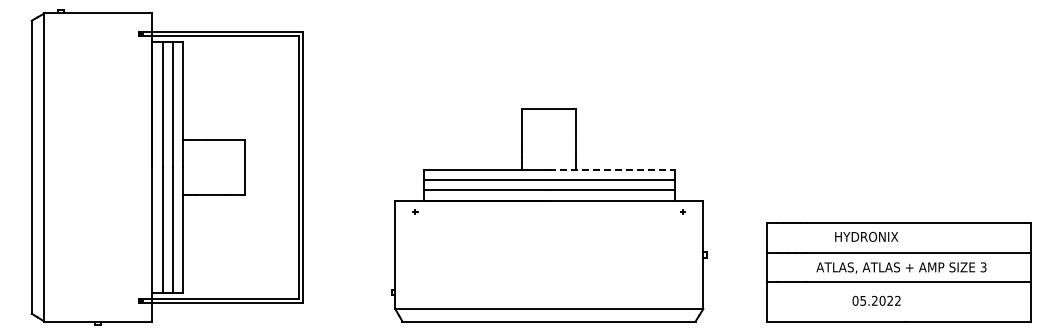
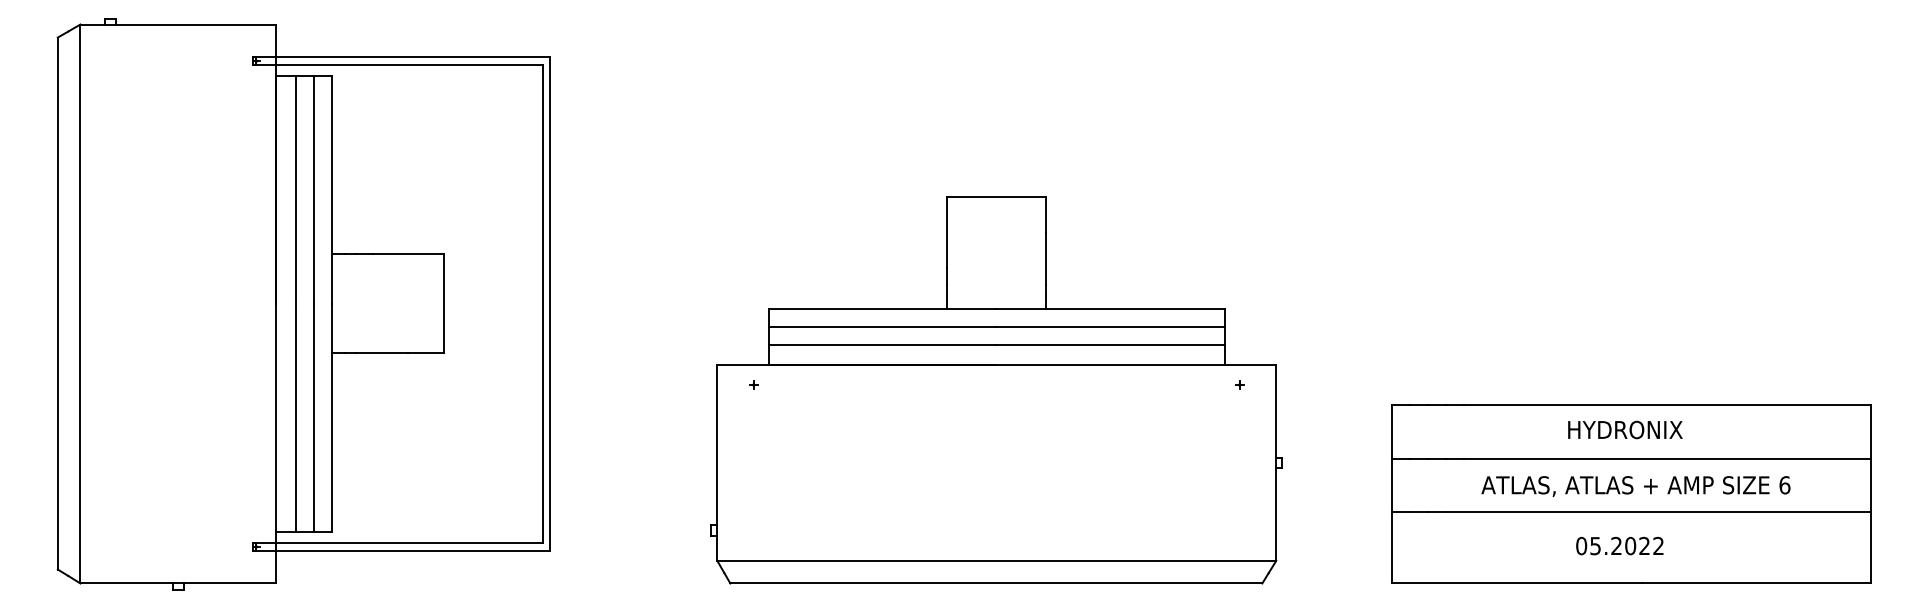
line: (611, 170) -> (1109, 309), dashed -> solid
text: (866, 236) -> (1625, 429), moved
text: (983, 267) -> (1784, 485), 3 -> 6
text: (876, 300) -> (1619, 545), moved

